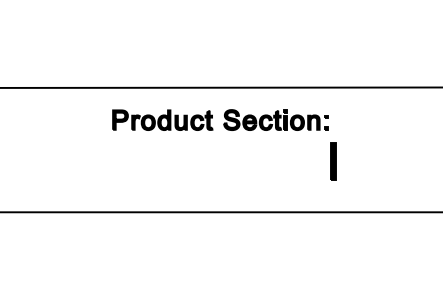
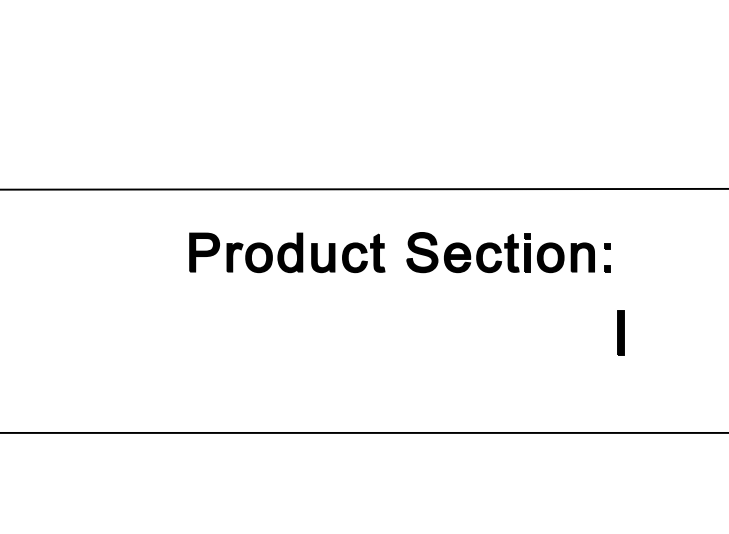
part: (333, 161) -> (621, 333), size x0.6

